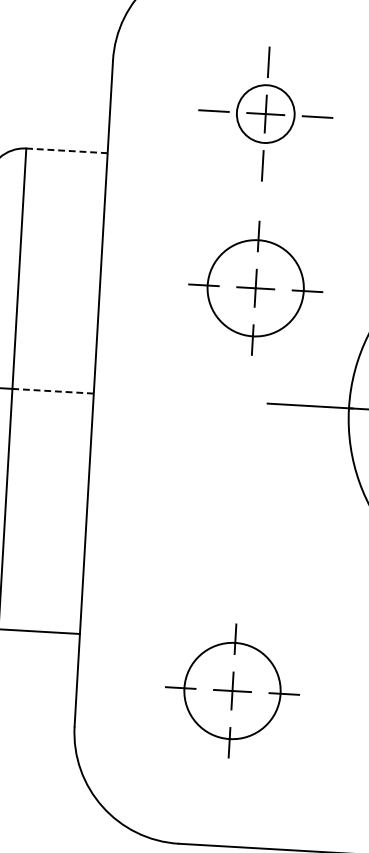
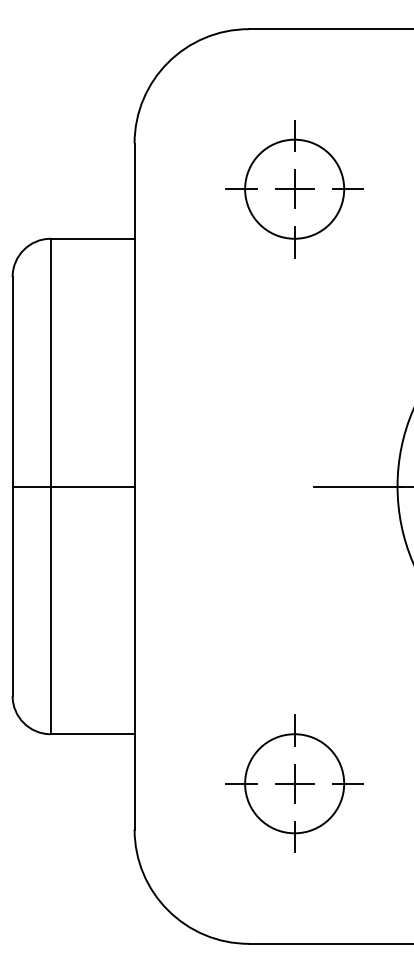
circle: (265, 113) -> (294, 188), size x1.67
line: (66, 150) -> (92, 238), dashed -> solid
part: (255, 288) -> (294, 368), removed
line: (52, 391) -> (92, 486), dashed -> solid

